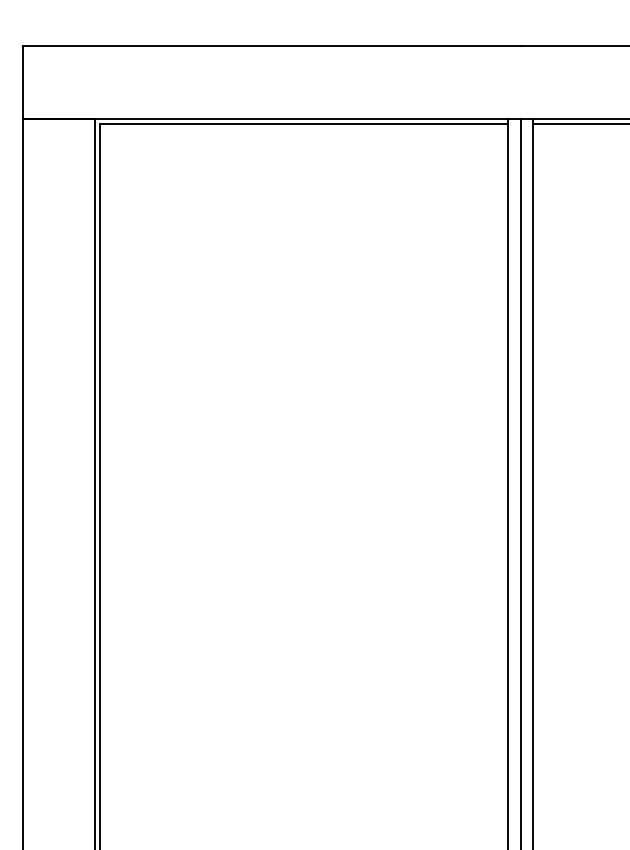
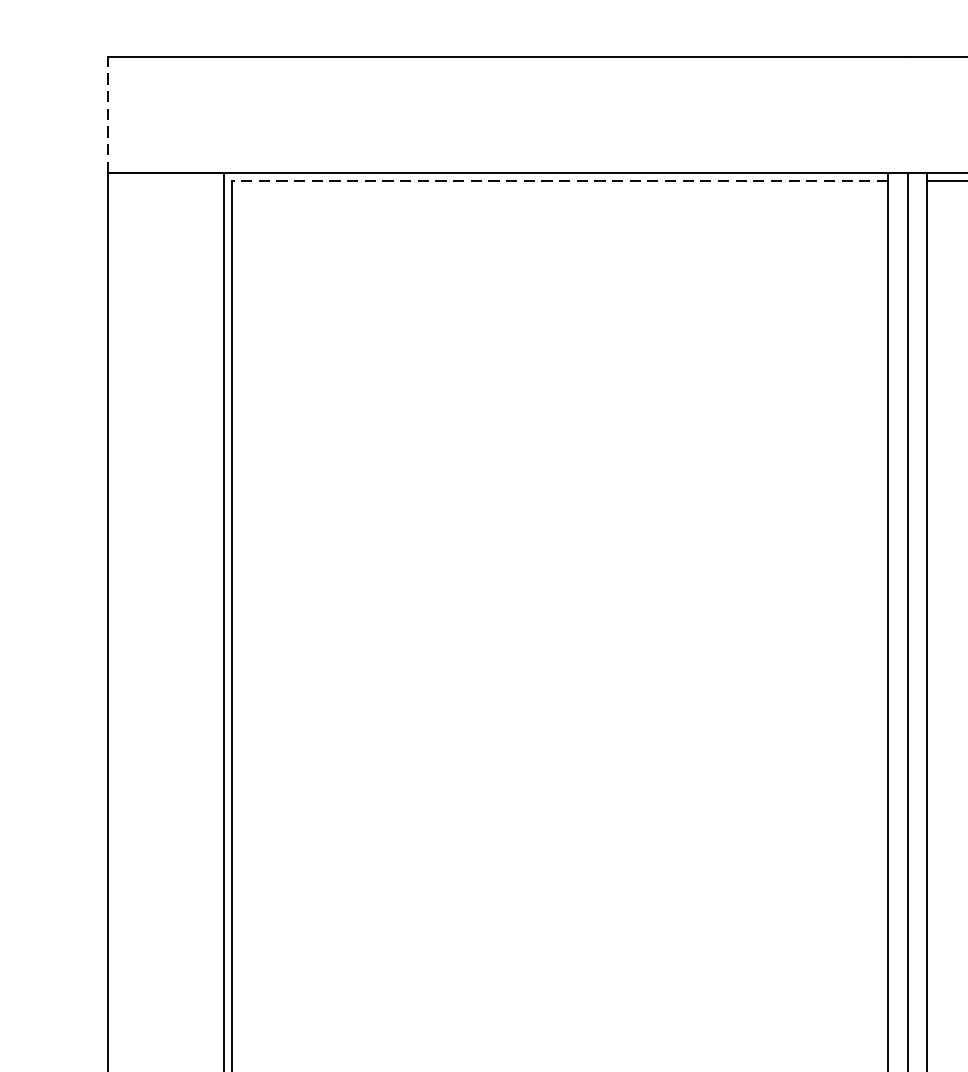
line: (22, 82) -> (107, 114), solid -> dashed
line: (303, 123) -> (559, 180), solid -> dashed

